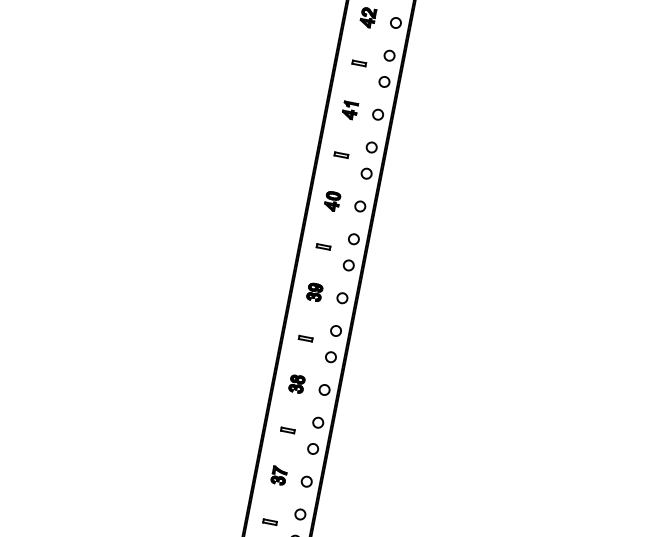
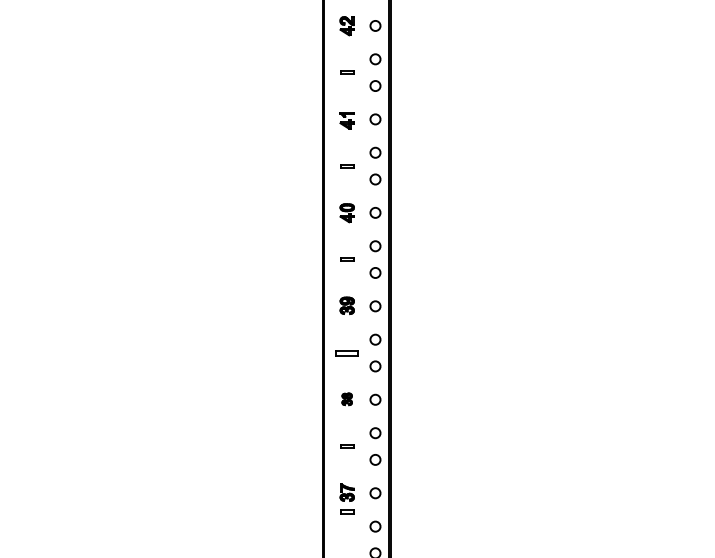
part: (306, 338) -> (347, 352), size x1.6
part: (296, 384) -> (346, 399), size x0.7
part: (270, 521) -> (347, 511), moved

